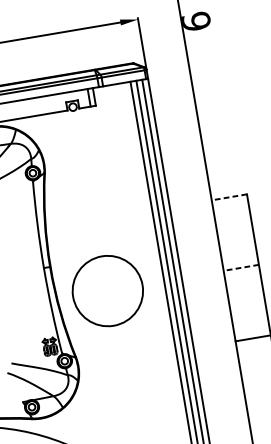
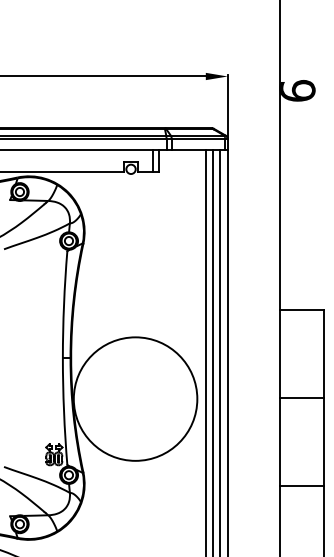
line: (229, 197) -> (301, 310), dashed -> solid
line: (241, 268) -> (301, 398), dashed -> solid
circle: (107, 290) -> (135, 398), size x1.43

